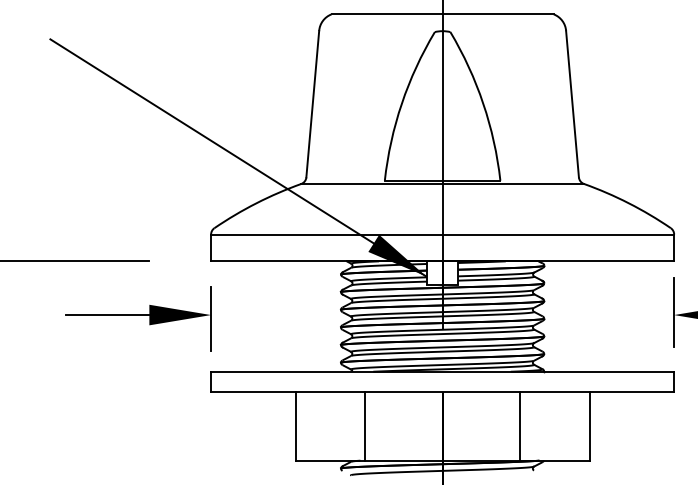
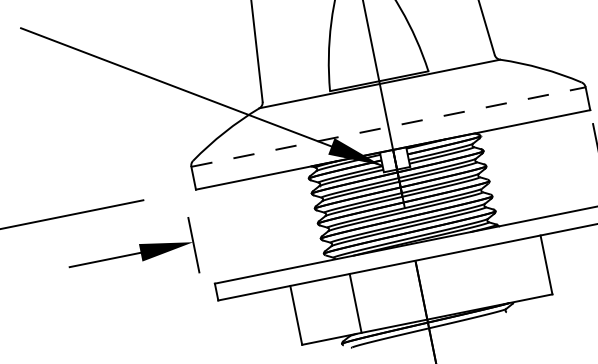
line: (442, 234) -> (388, 127), solid -> dashed
part: (138, 318) -> (132, 257), moved
line: (519, 425) -> (486, 276), removed

